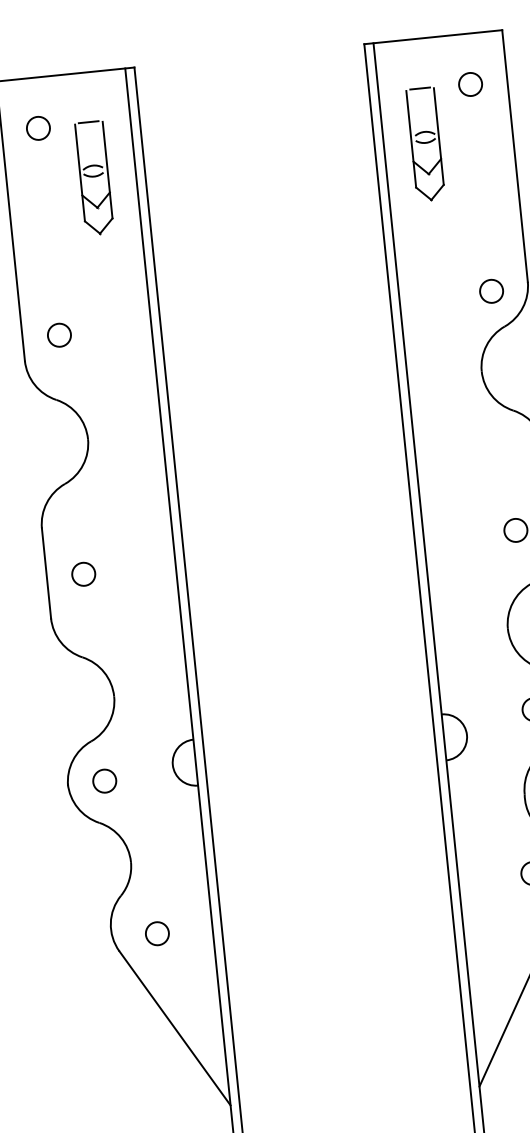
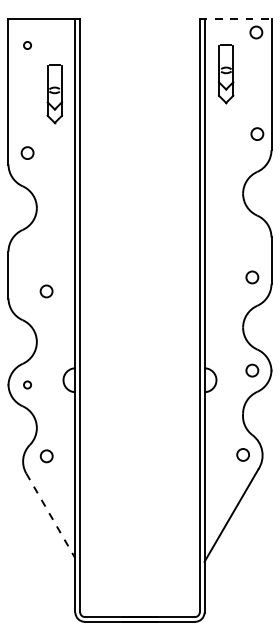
line: (433, 37) -> (235, 19), solid -> dashed
circle: (470, 84) -> (256, 32), moved
circle: (38, 128) -> (27, 45), size x0.6
part: (93, 179) -> (54, 94), moved
circle: (491, 290) -> (257, 133), moved
circle: (83, 574) -> (46, 291), moved
circle: (104, 780) -> (27, 384), size x0.6
circle: (156, 934) -> (46, 456), moved
line: (176, 1029) -> (51, 516), solid -> dashed

